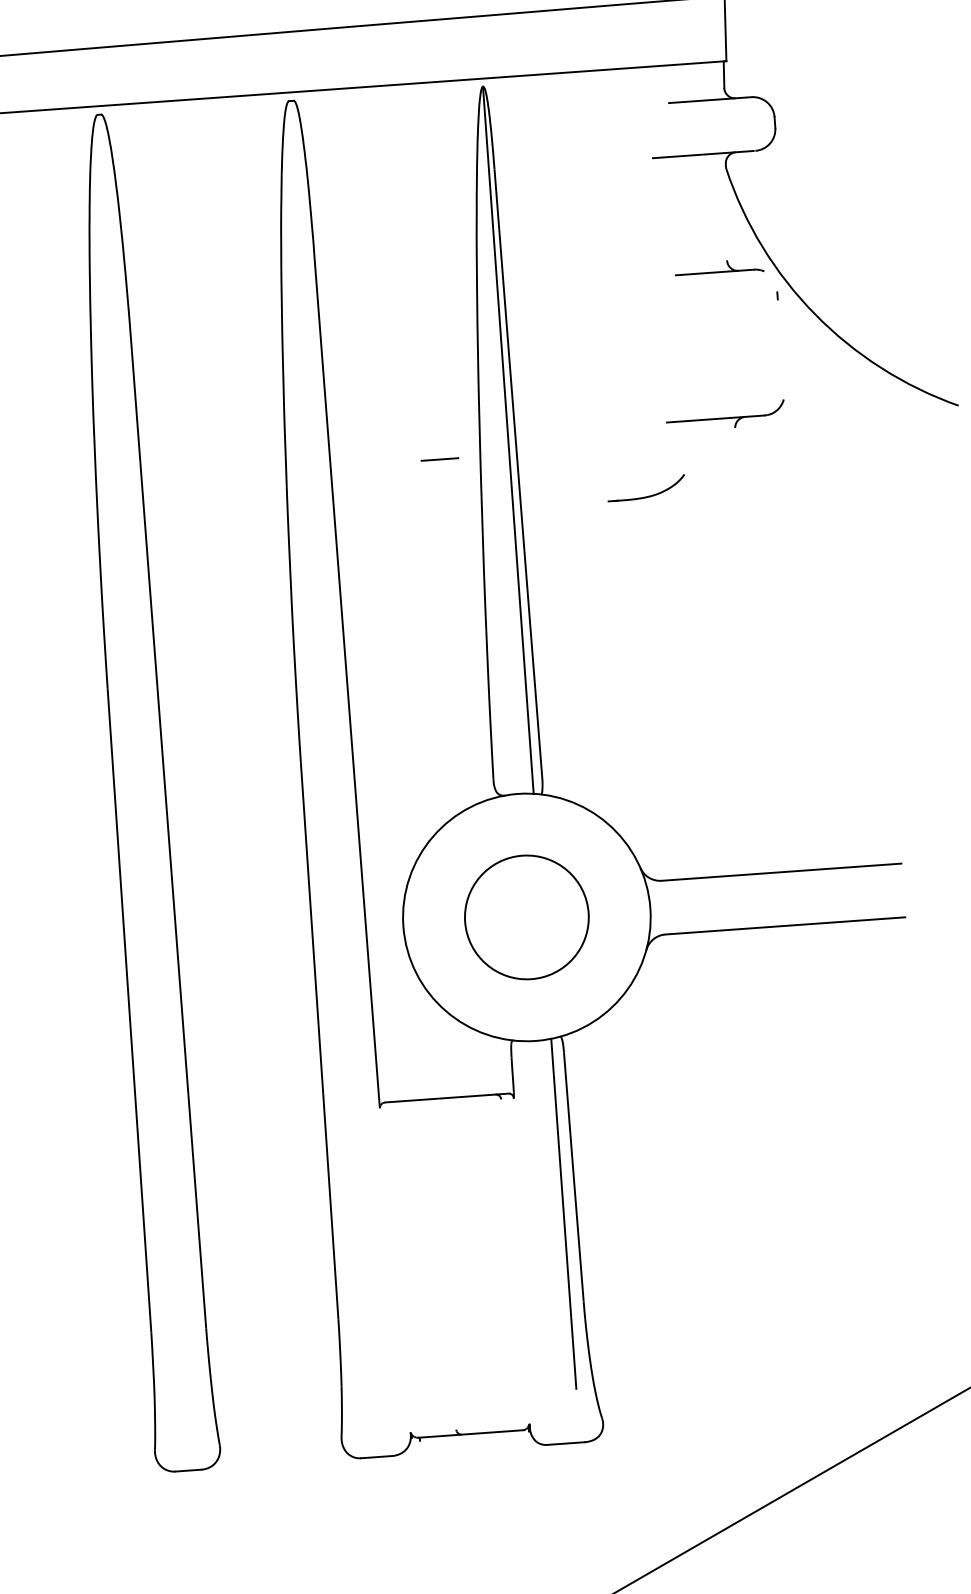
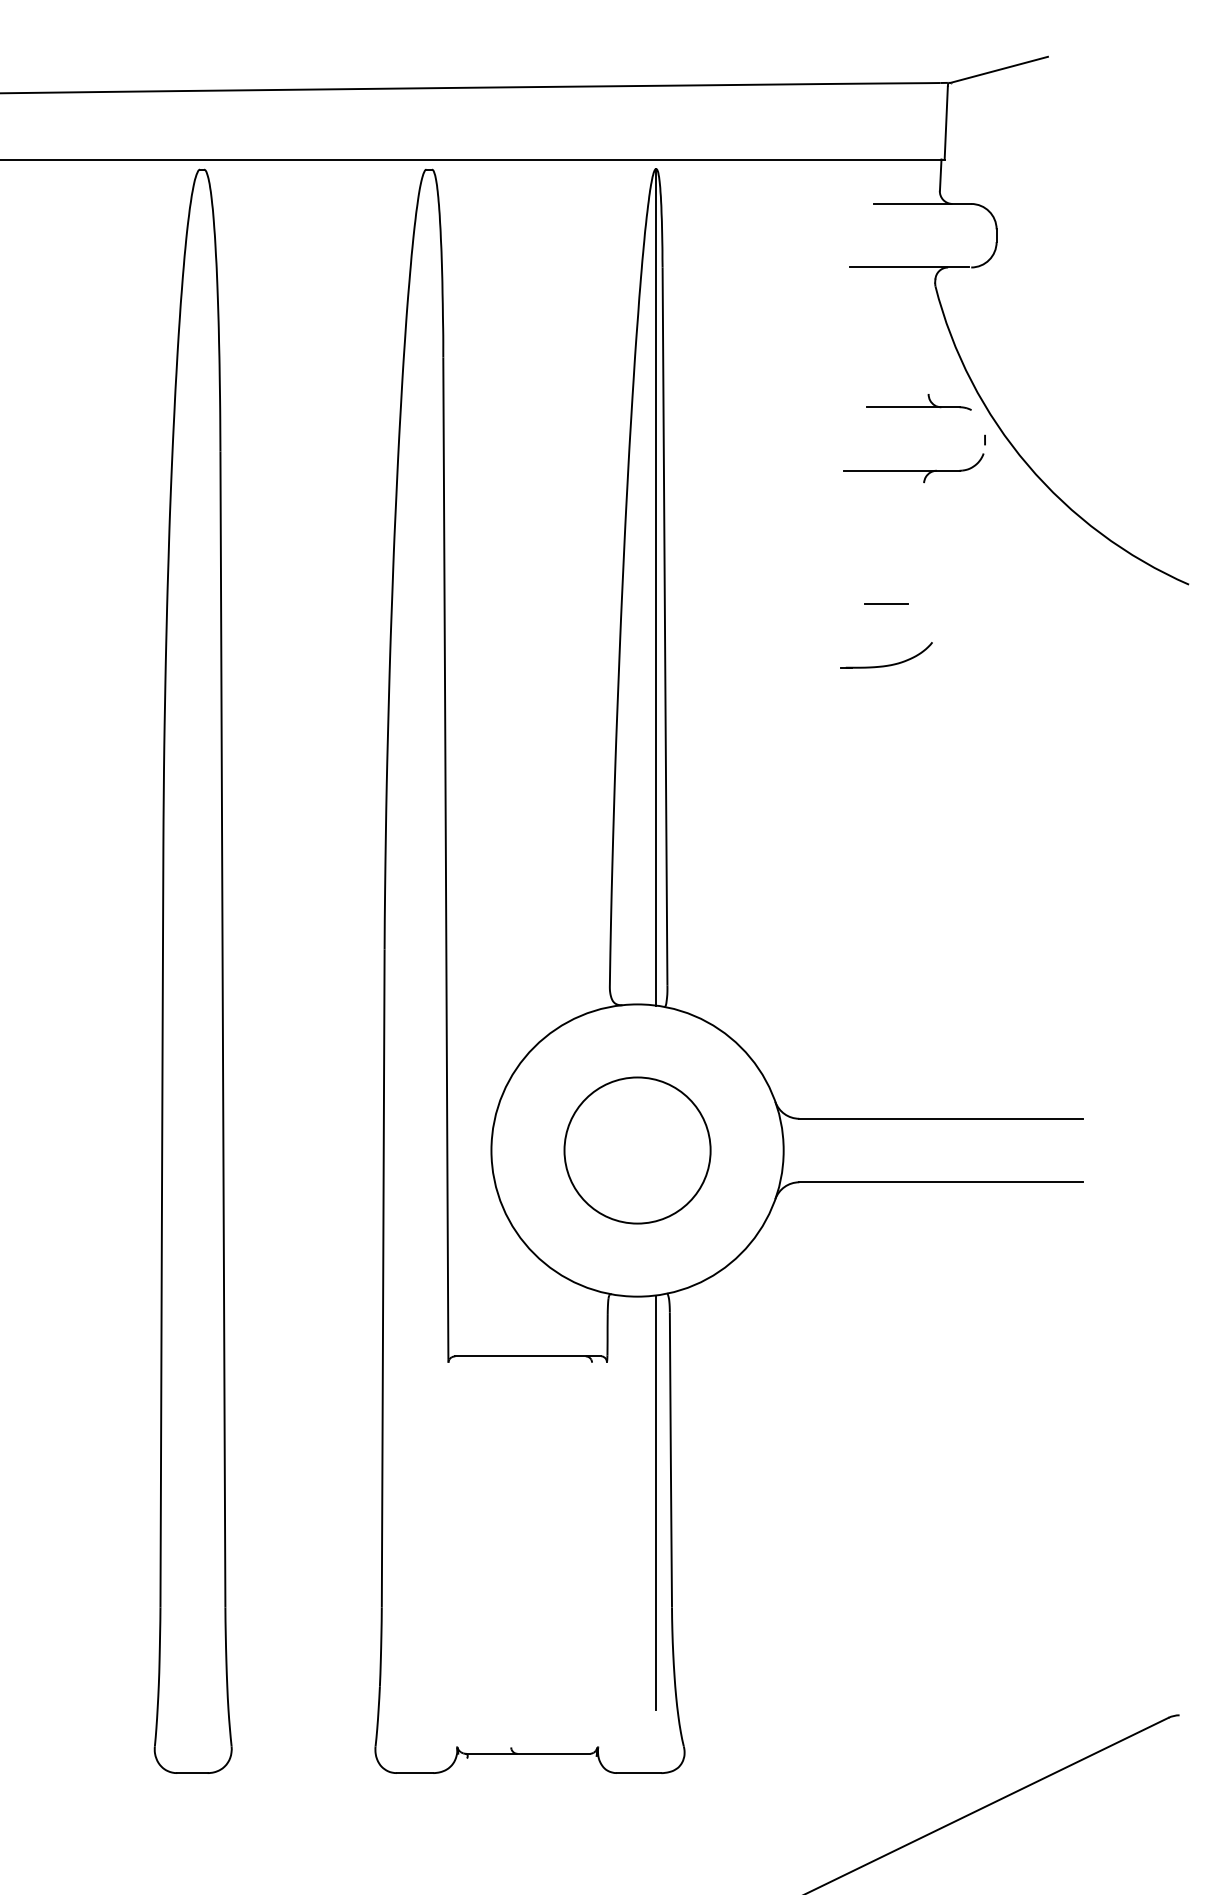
part: (725, 416) -> (913, 468), moved
line: (439, 458) -> (886, 603), moved
part: (647, 495) -> (887, 664), moved

